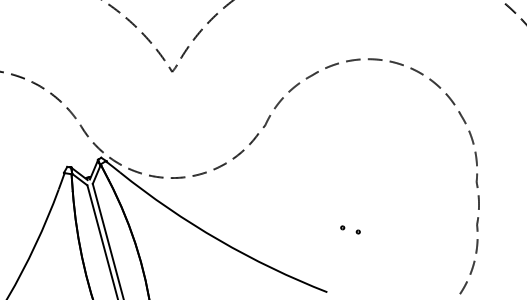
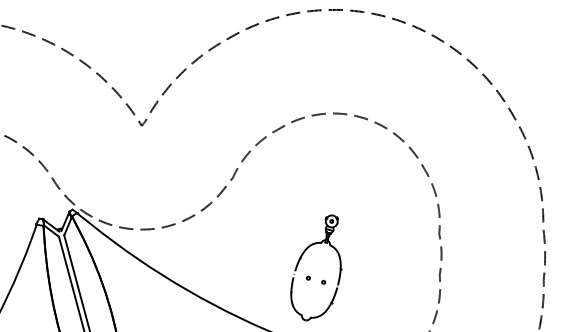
part: (334, 209) -> (300, 260), added

